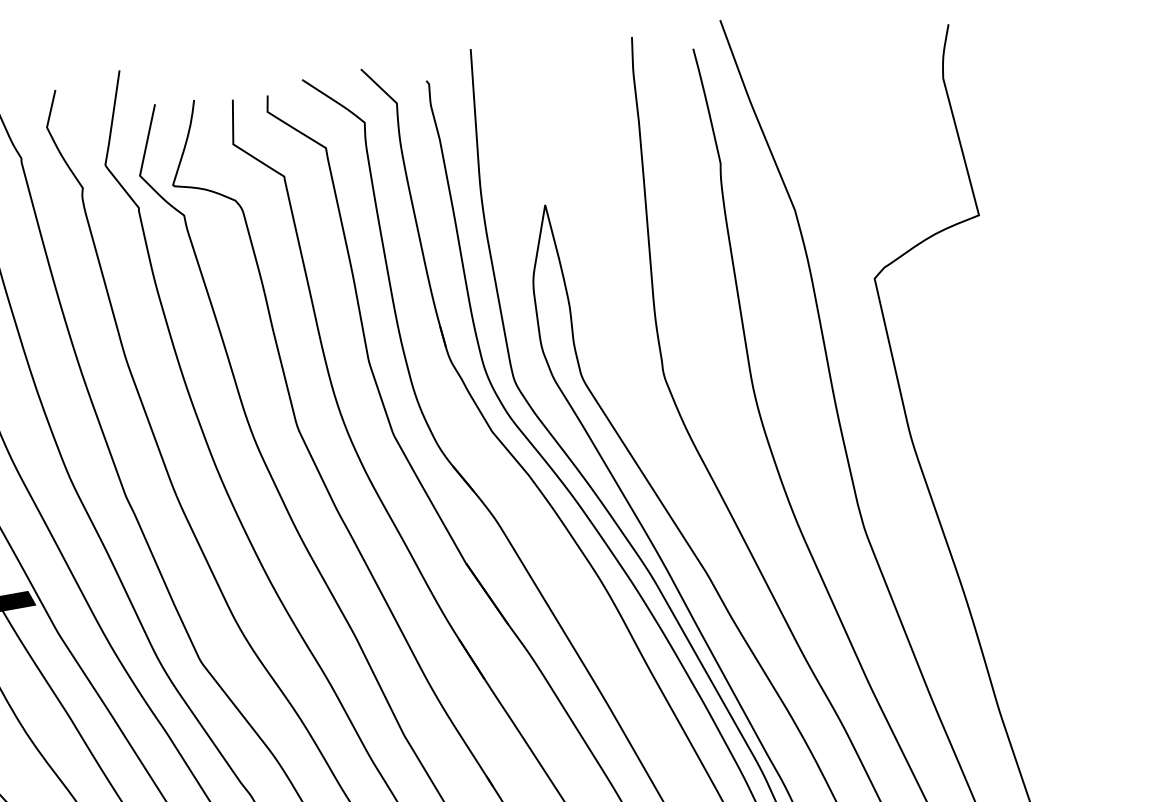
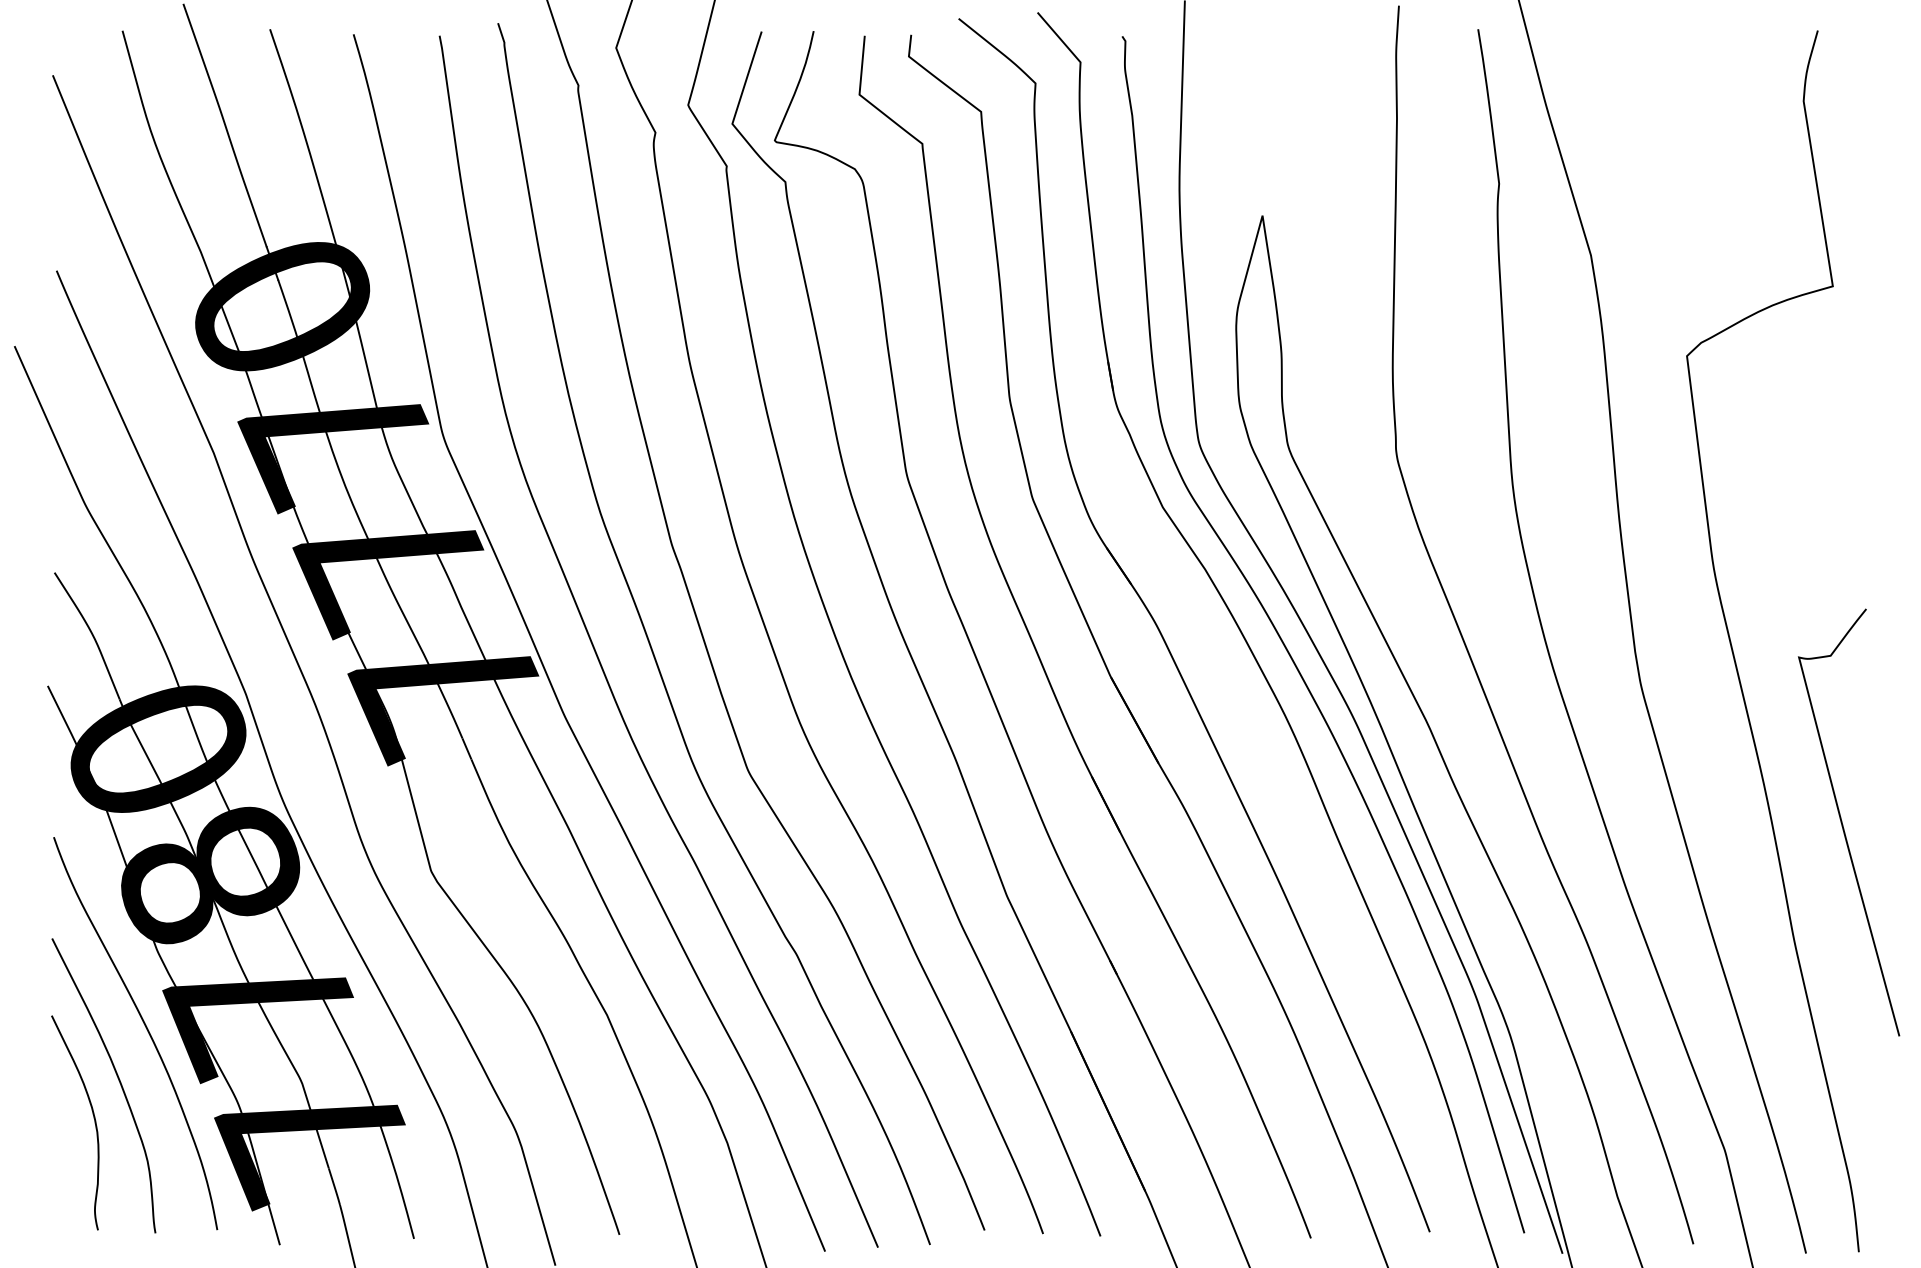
curve: (1027, 618) -> (1843, 824), added

